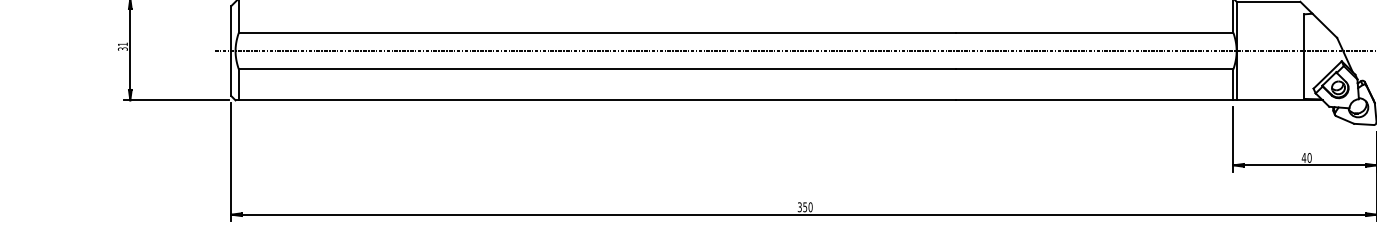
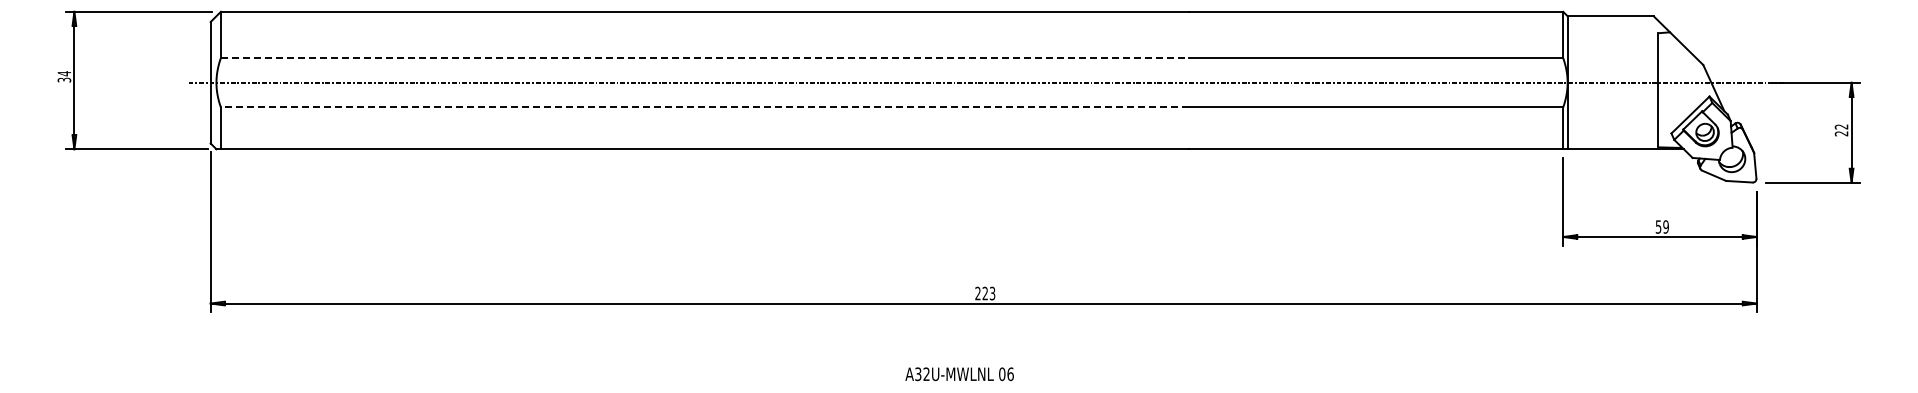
line: (597, 33) -> (705, 58), solid -> dashed
text: (122, 44) -> (63, 73), 31 -> 34
line: (597, 69) -> (704, 107), solid -> dashed
text: (1306, 157) -> (1661, 226), 40 -> 59
text: (805, 207) -> (985, 293), 350 -> 223

